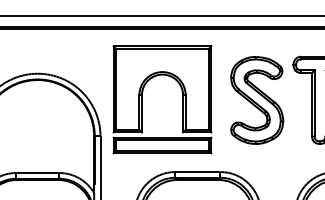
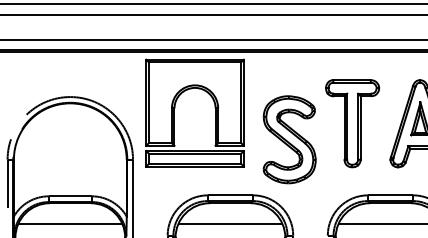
part: (142, 95) -> (175, 108), moved
part: (256, 100) -> (289, 139), moved

